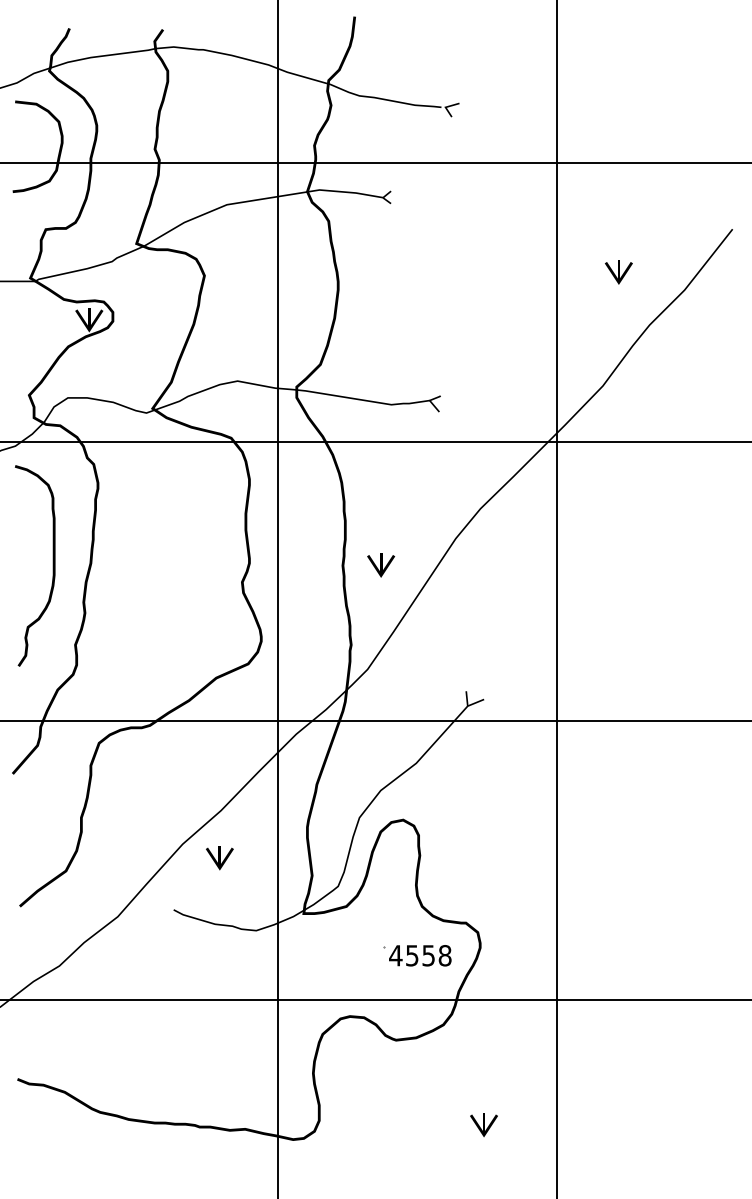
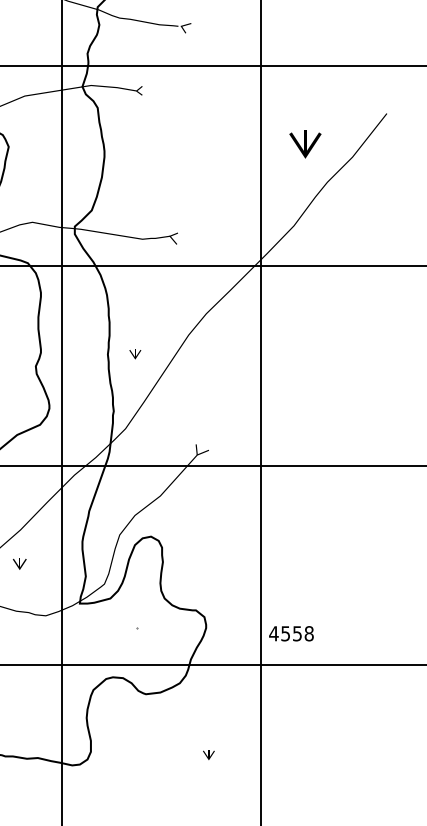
part: (618, 272) -> (305, 144), size x1.6
part: (381, 565) -> (135, 354), size x0.6
part: (219, 858) -> (19, 564), size x0.7
text: (420, 955) -> (291, 633), moved
part: (483, 1125) -> (208, 755), size x0.6

